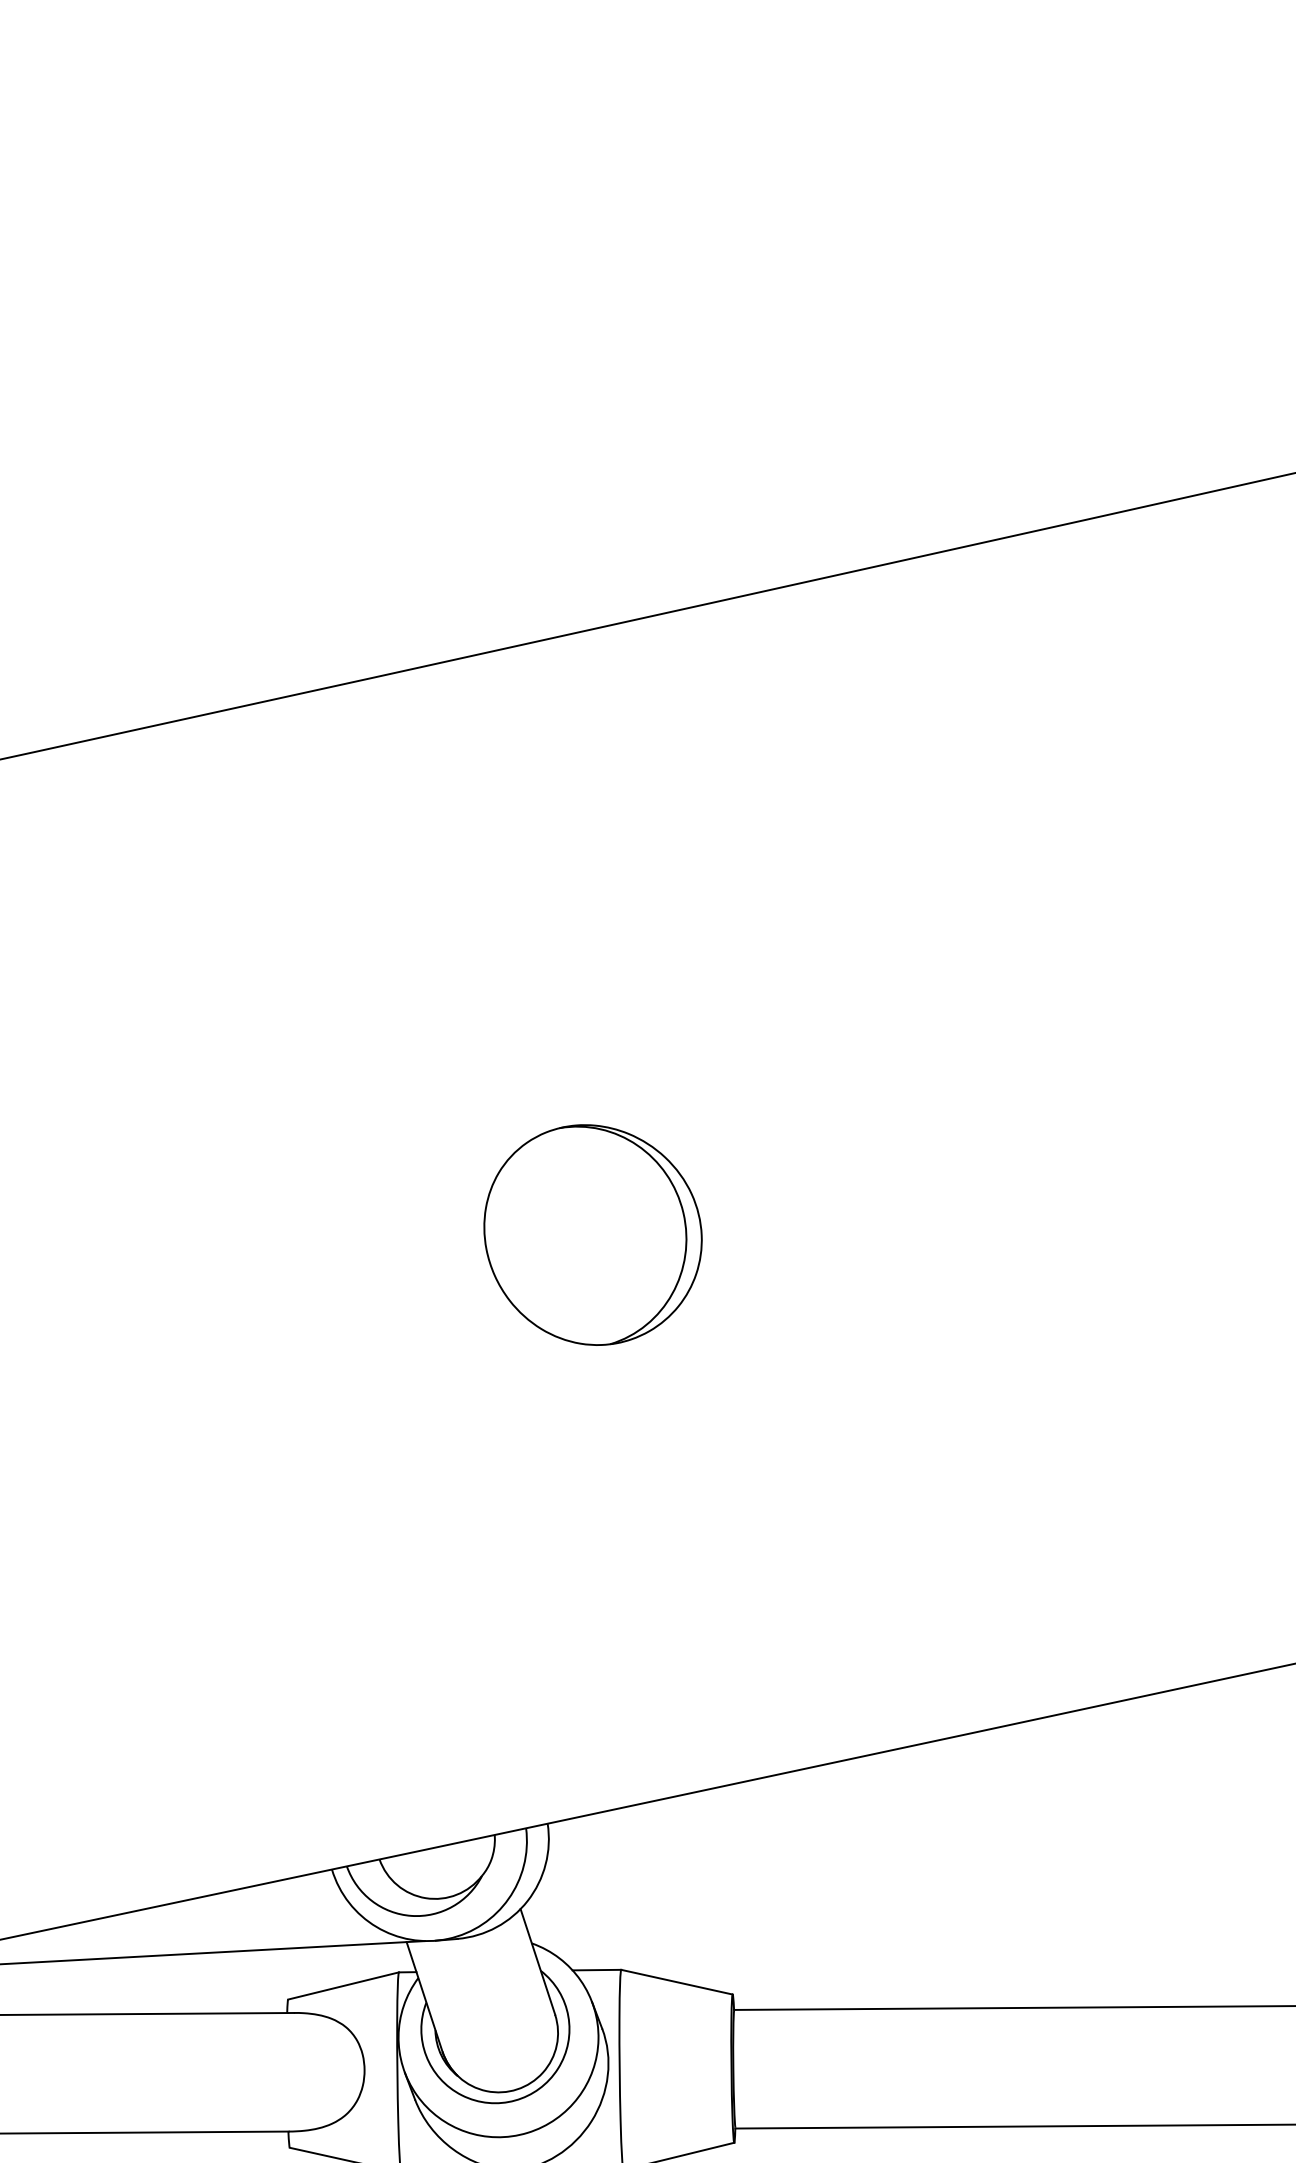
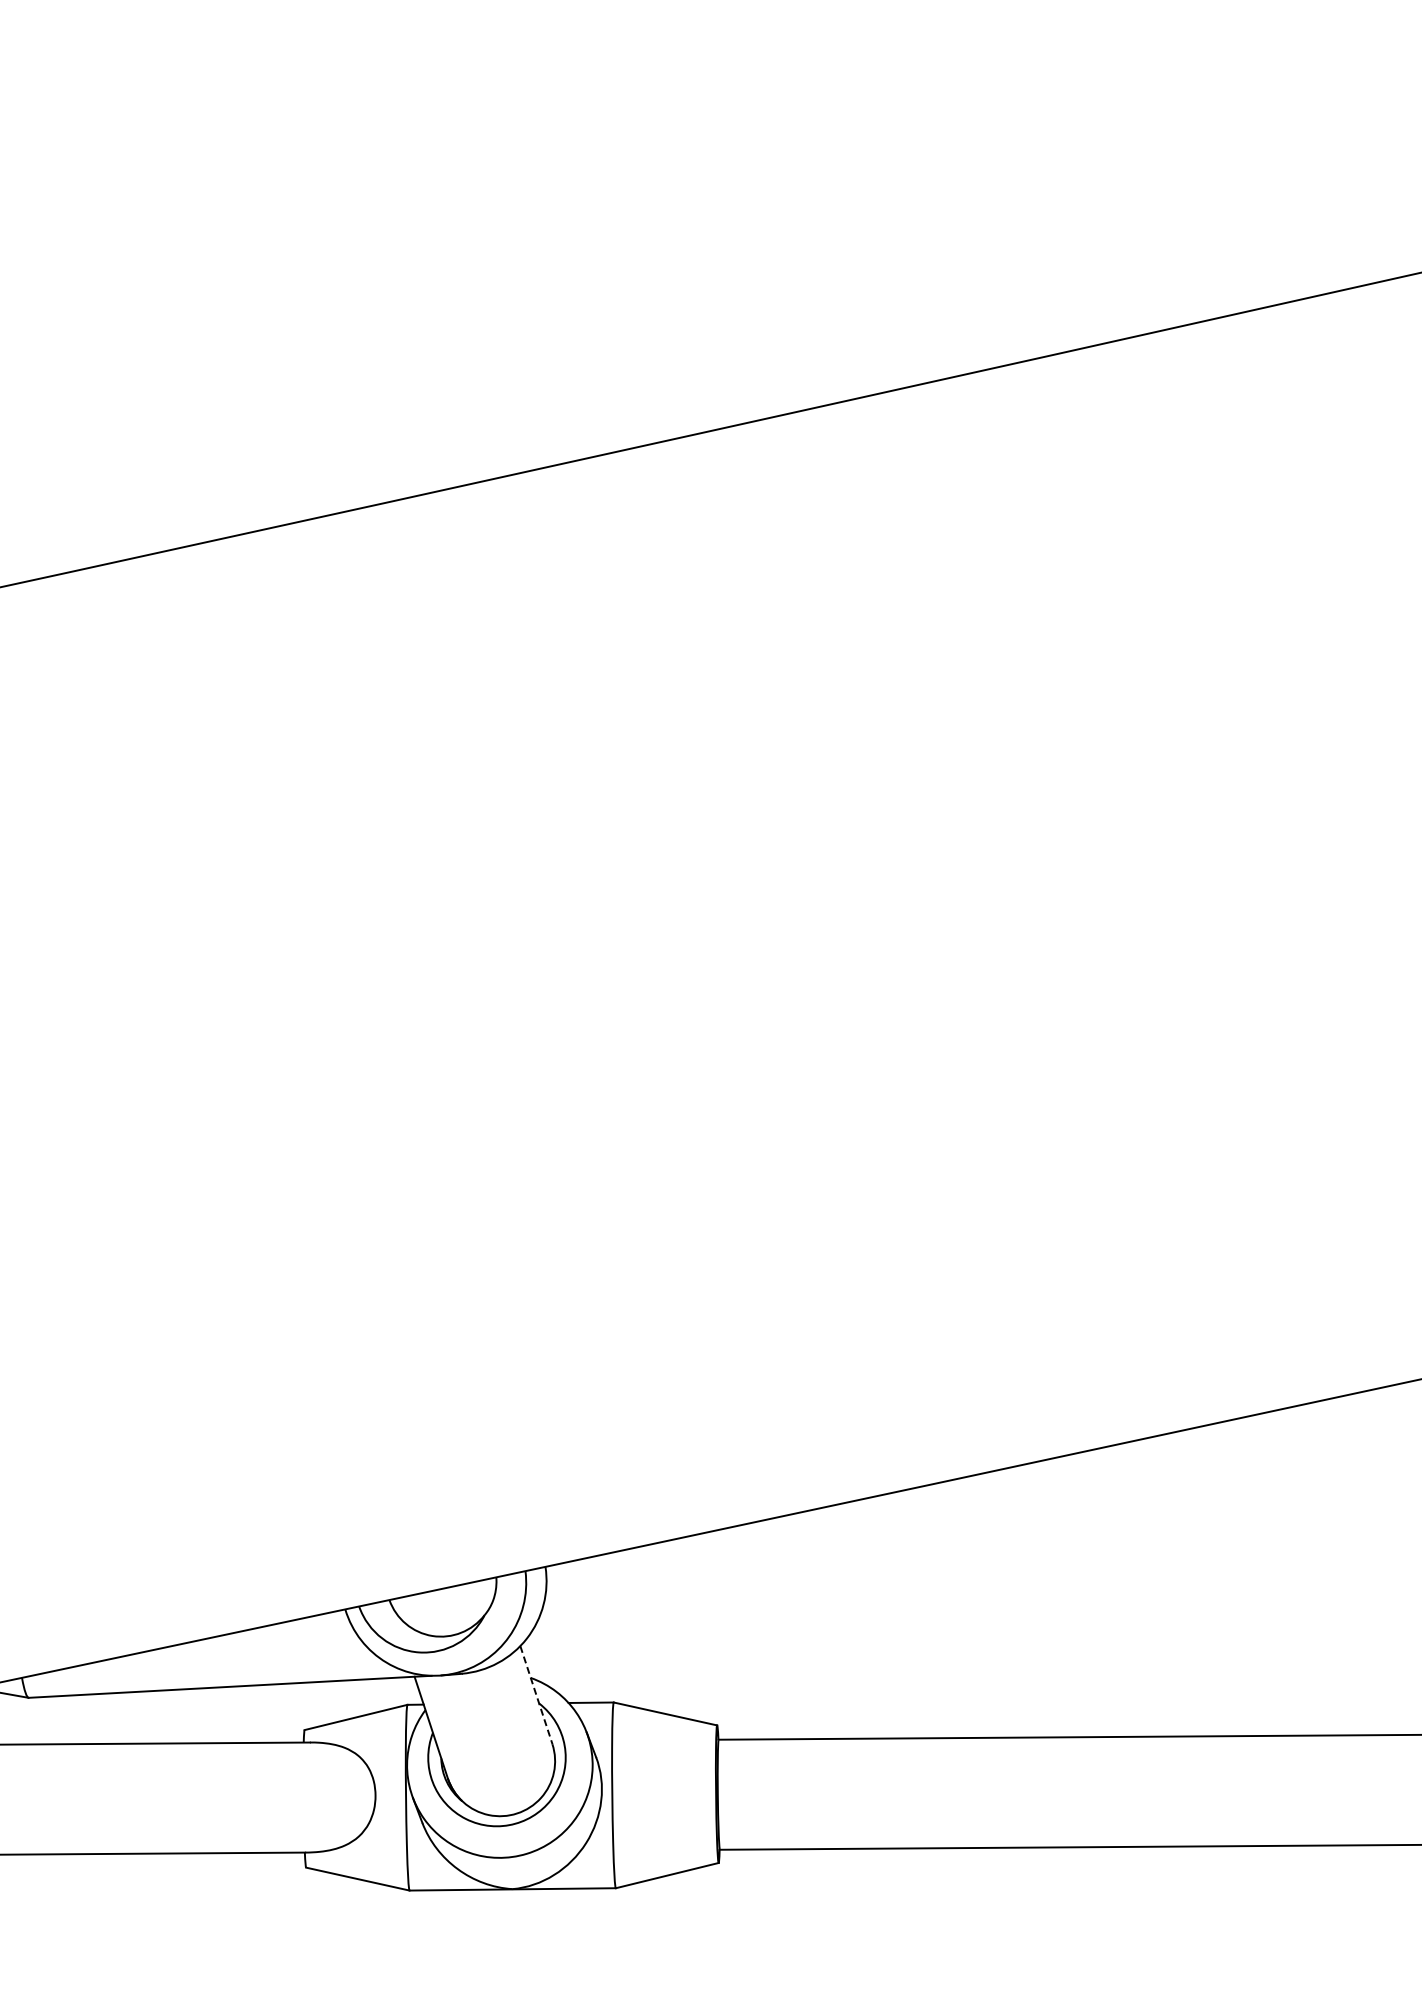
part: (592, 1234) -> (587, 1020), removed
line: (537, 1962) -> (536, 1695), solid -> dashed

